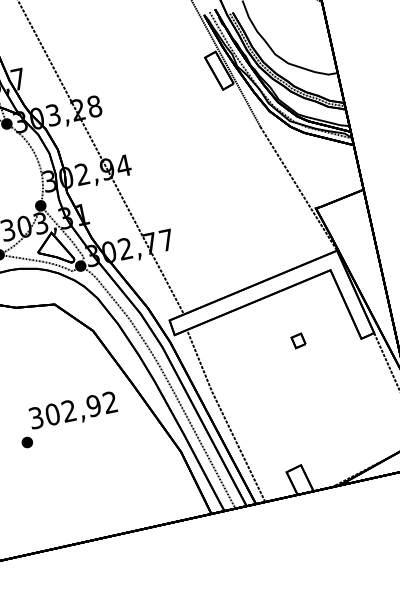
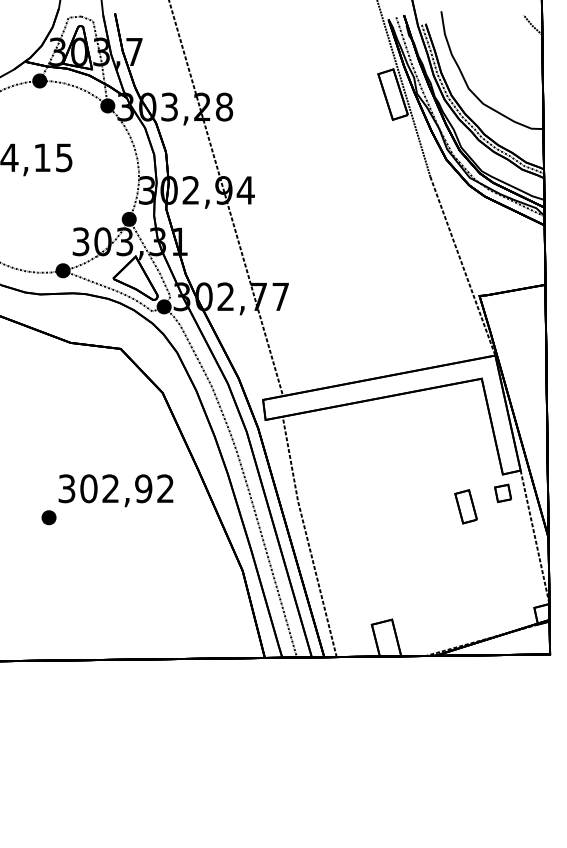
part: (297, 340) -> (502, 492), moved
part: (338, 368) -> (465, 506), added

